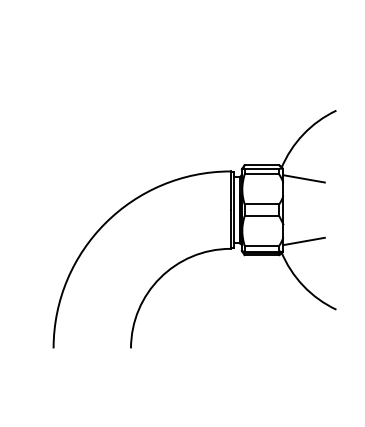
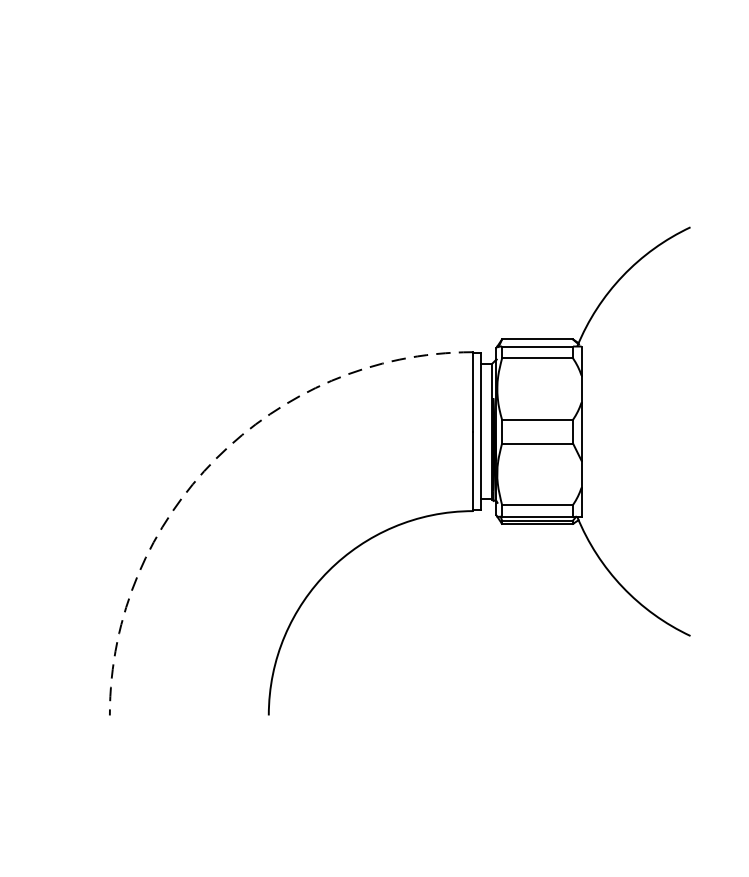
line: (303, 178) -> (622, 366), removed
arc: (105, 223) -> (216, 459), solid -> dashed
line: (303, 241) -> (622, 495), removed

